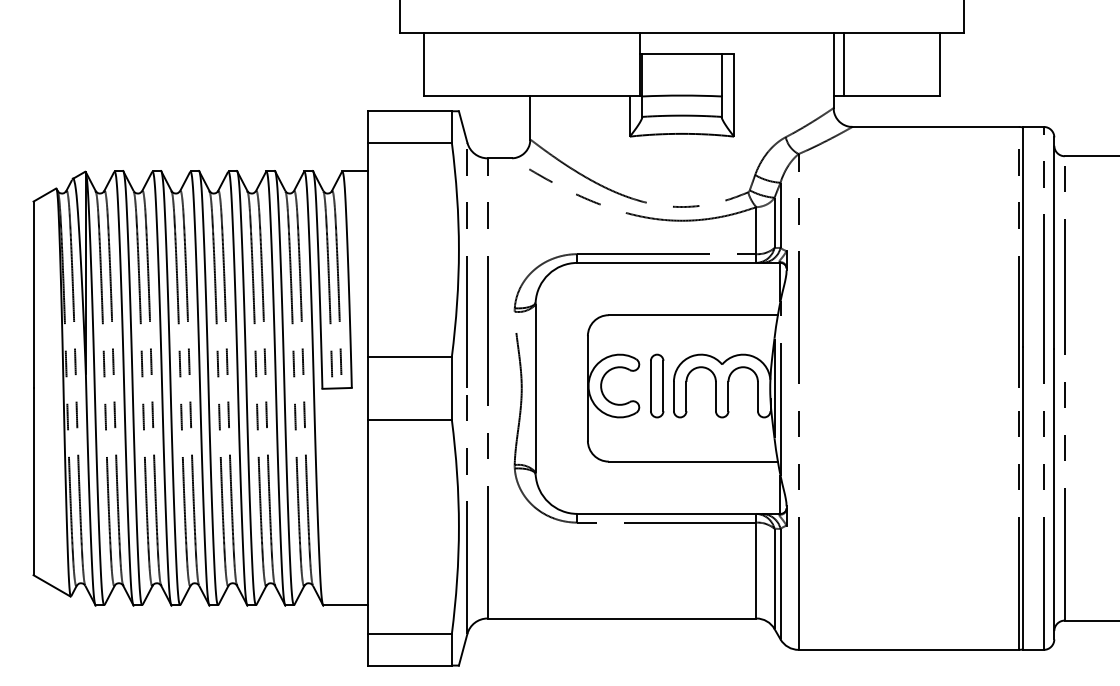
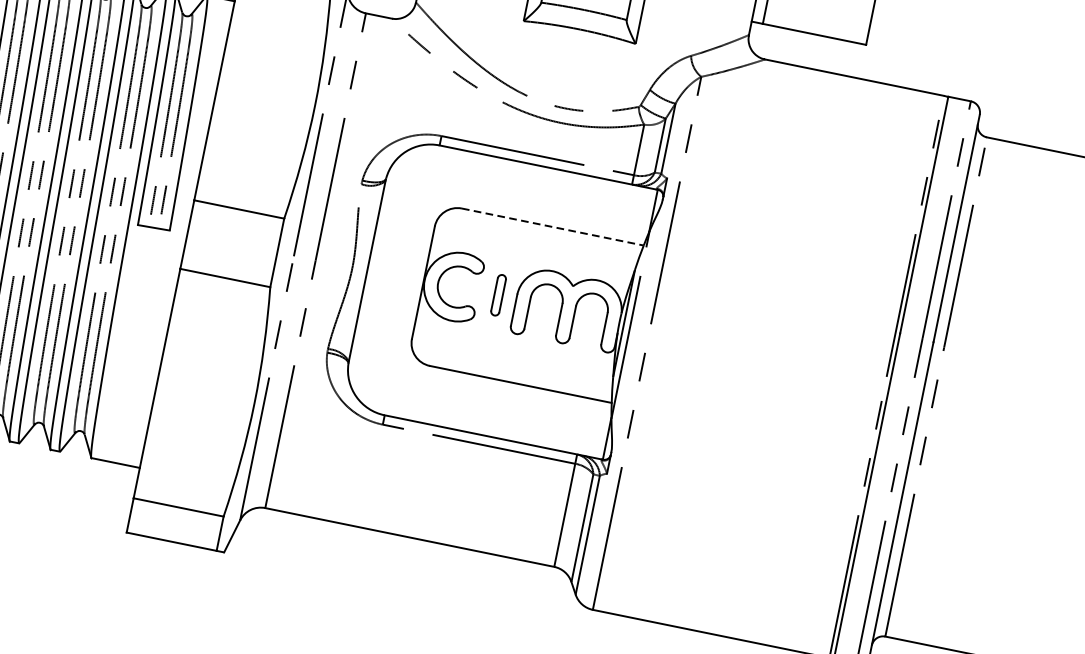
line: (693, 315) -> (552, 227), solid -> dashed
part: (657, 385) -> (498, 294), size x0.6

